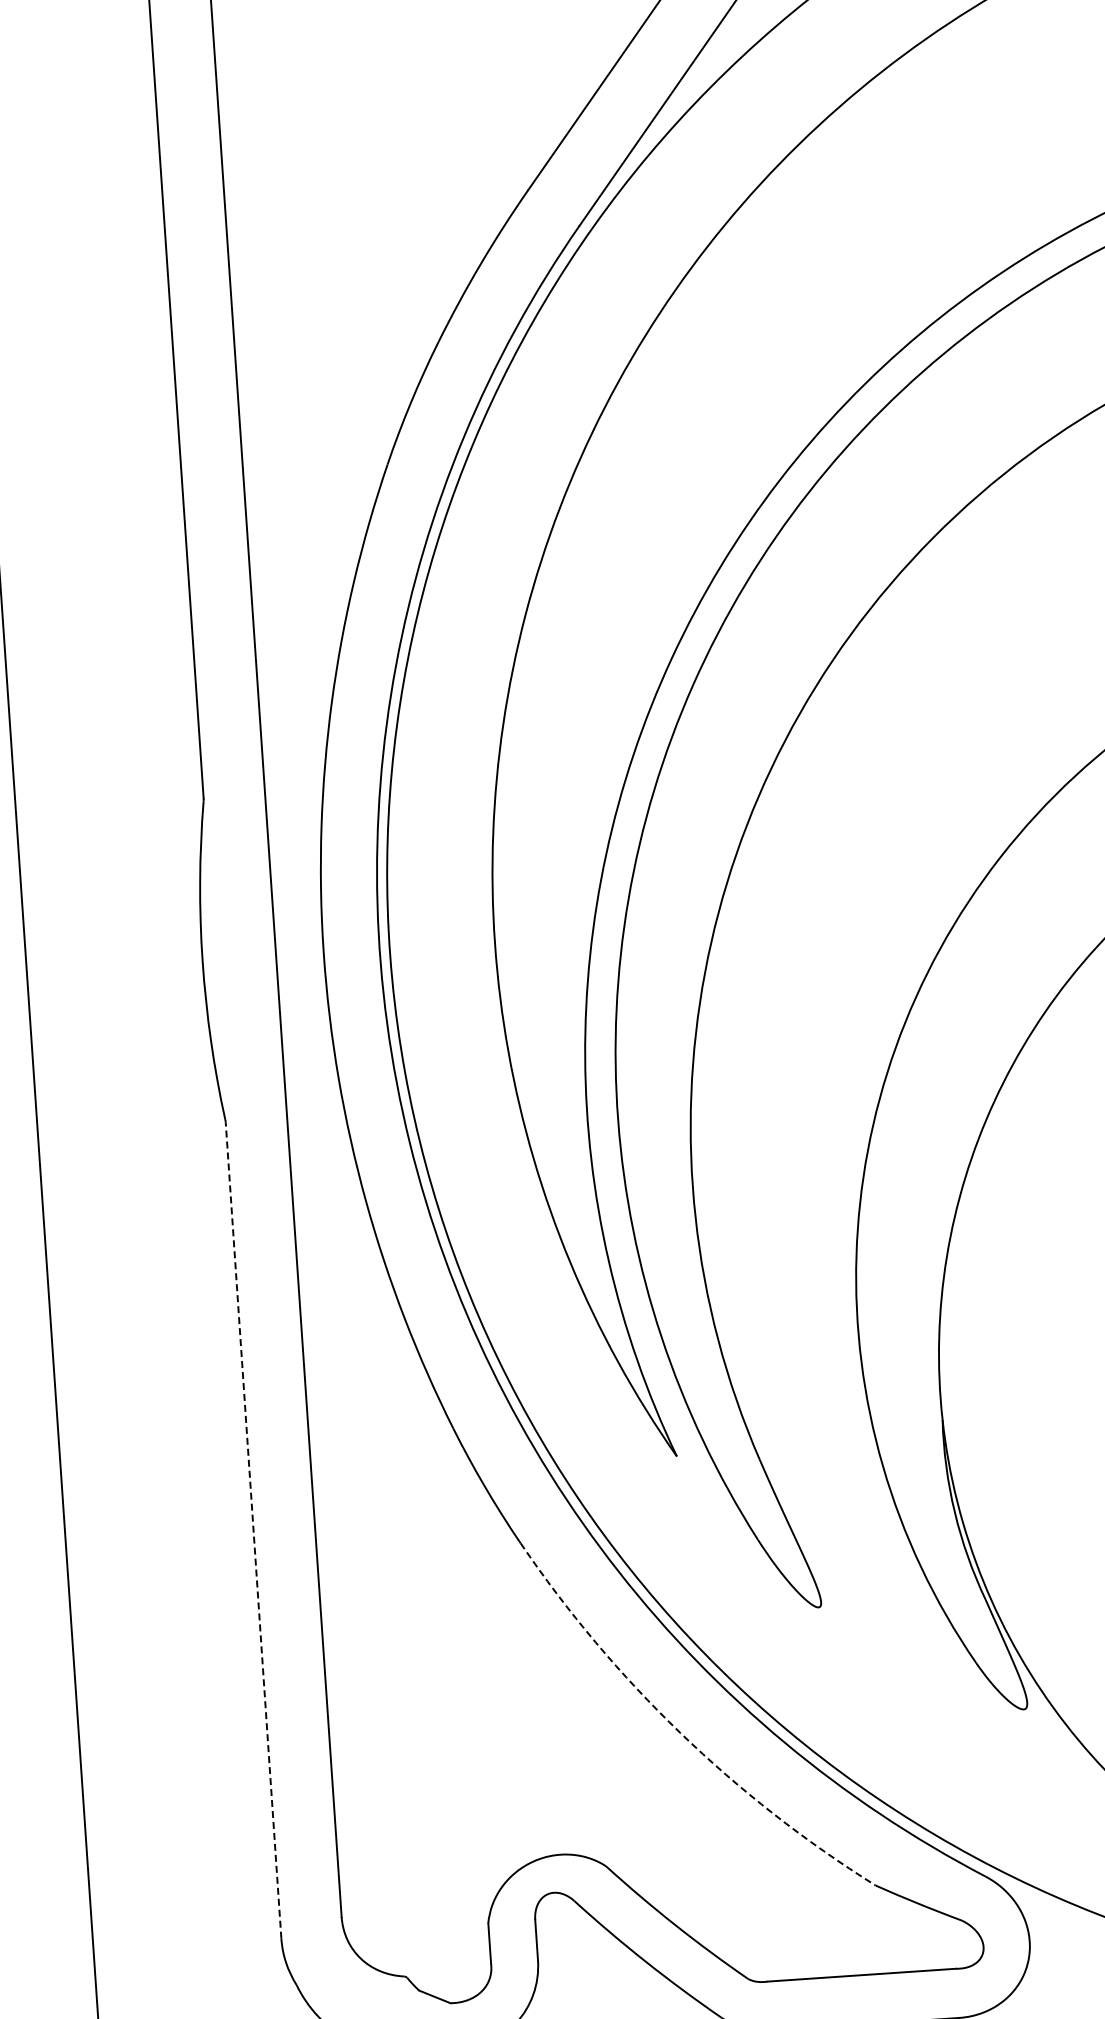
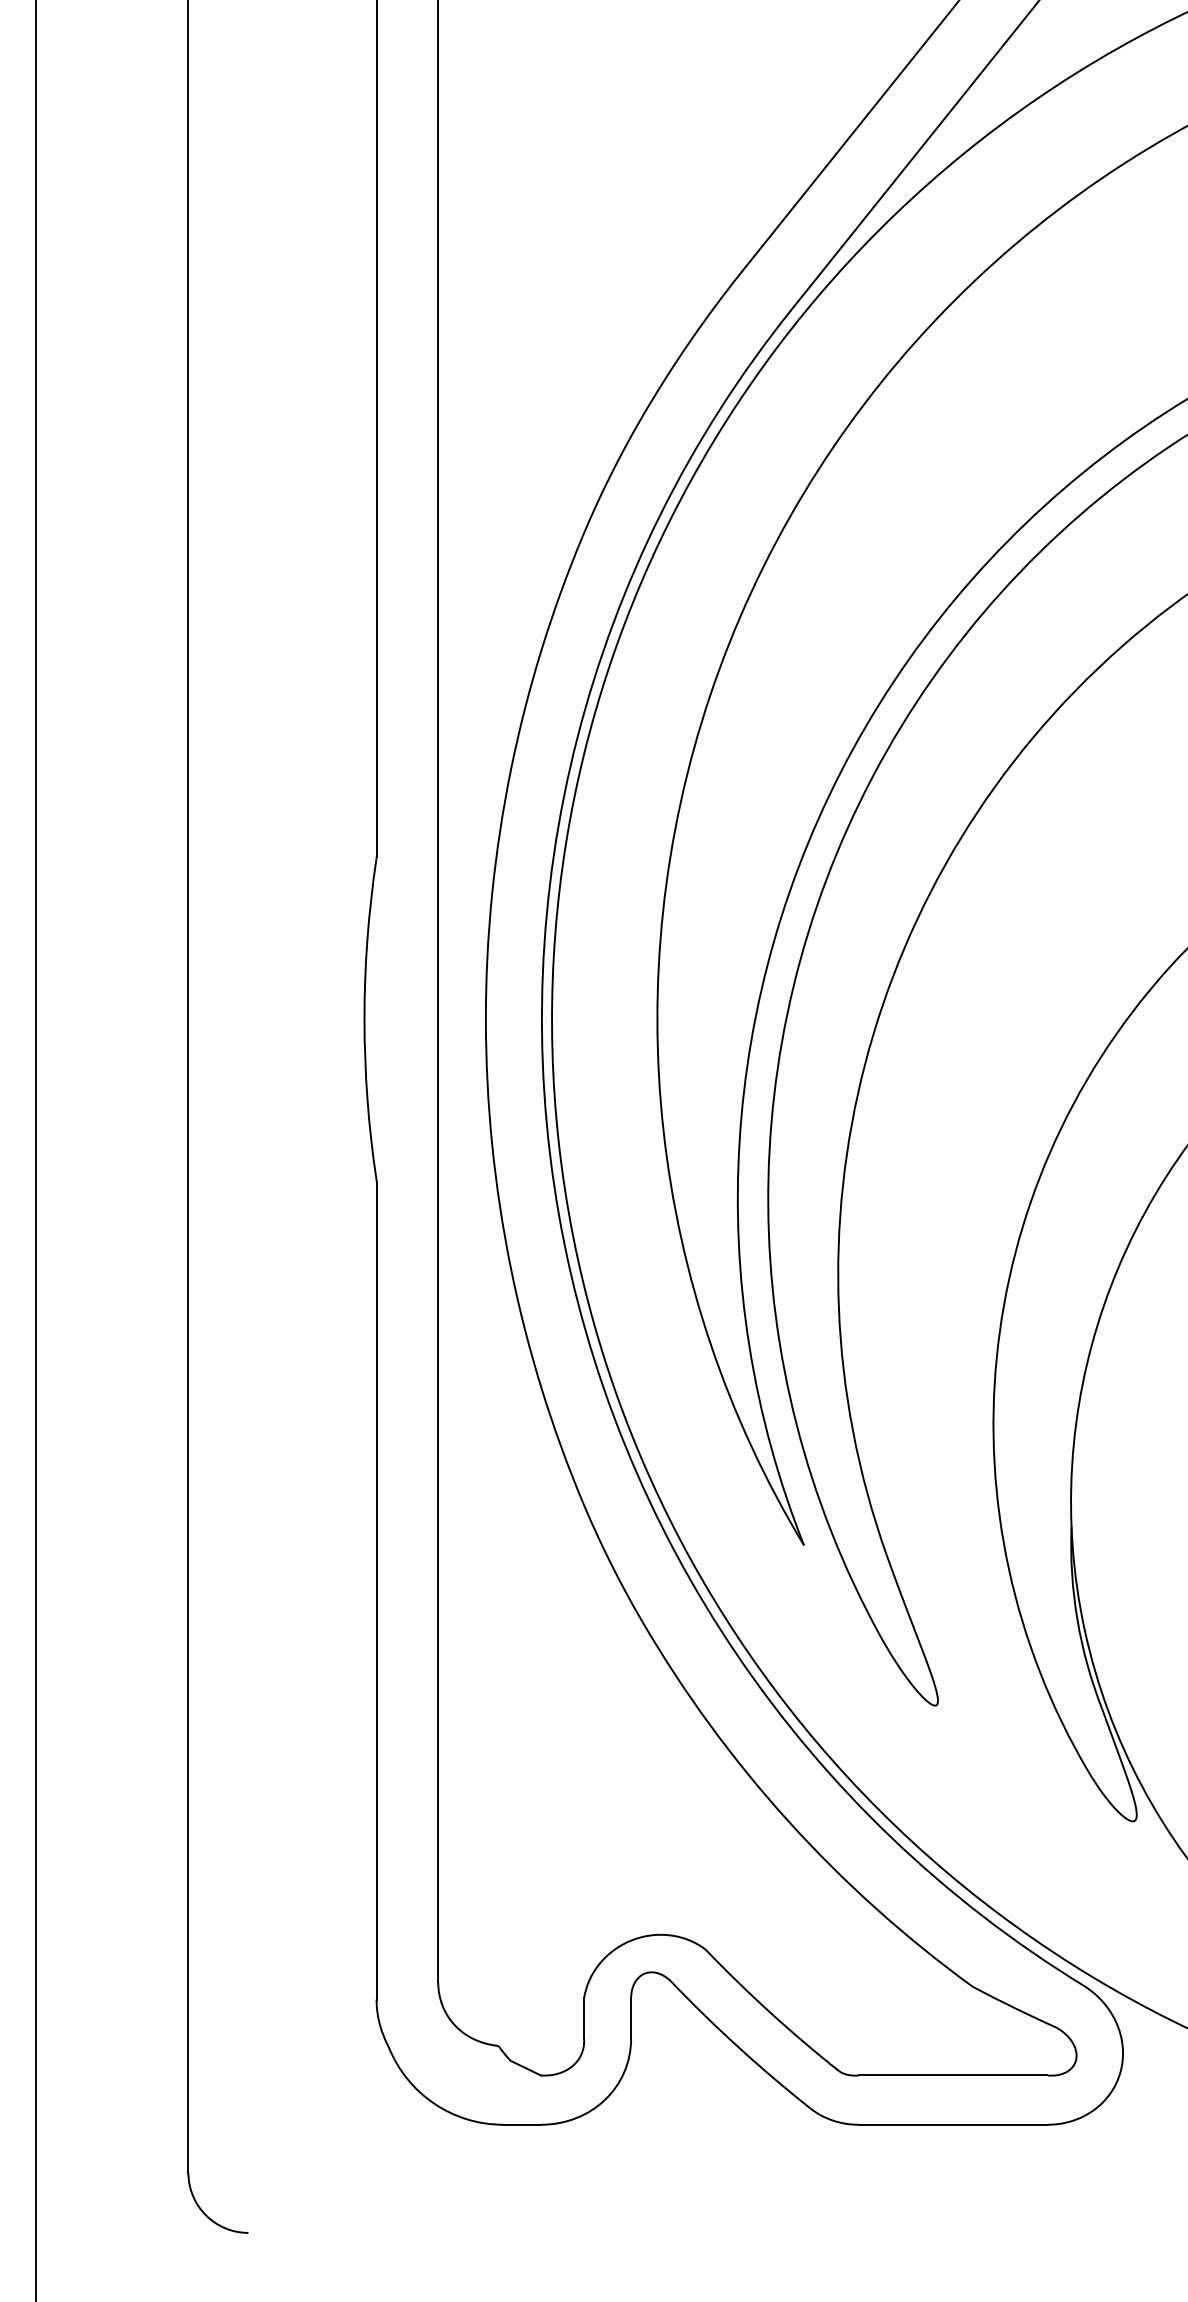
line: (253, 1530) -> (376, 1590), dashed -> solid
arc: (680, 1732) -> (788, 1821), dashed -> solid

